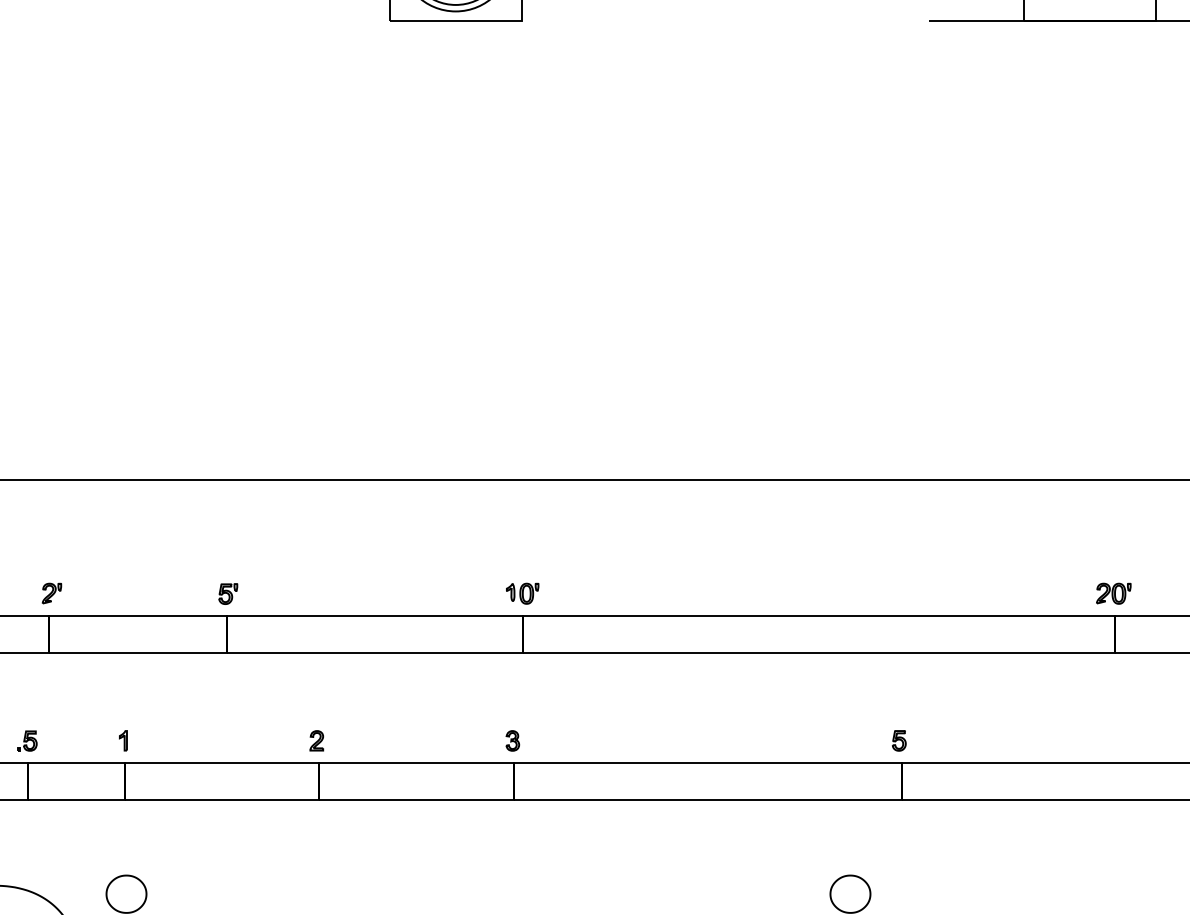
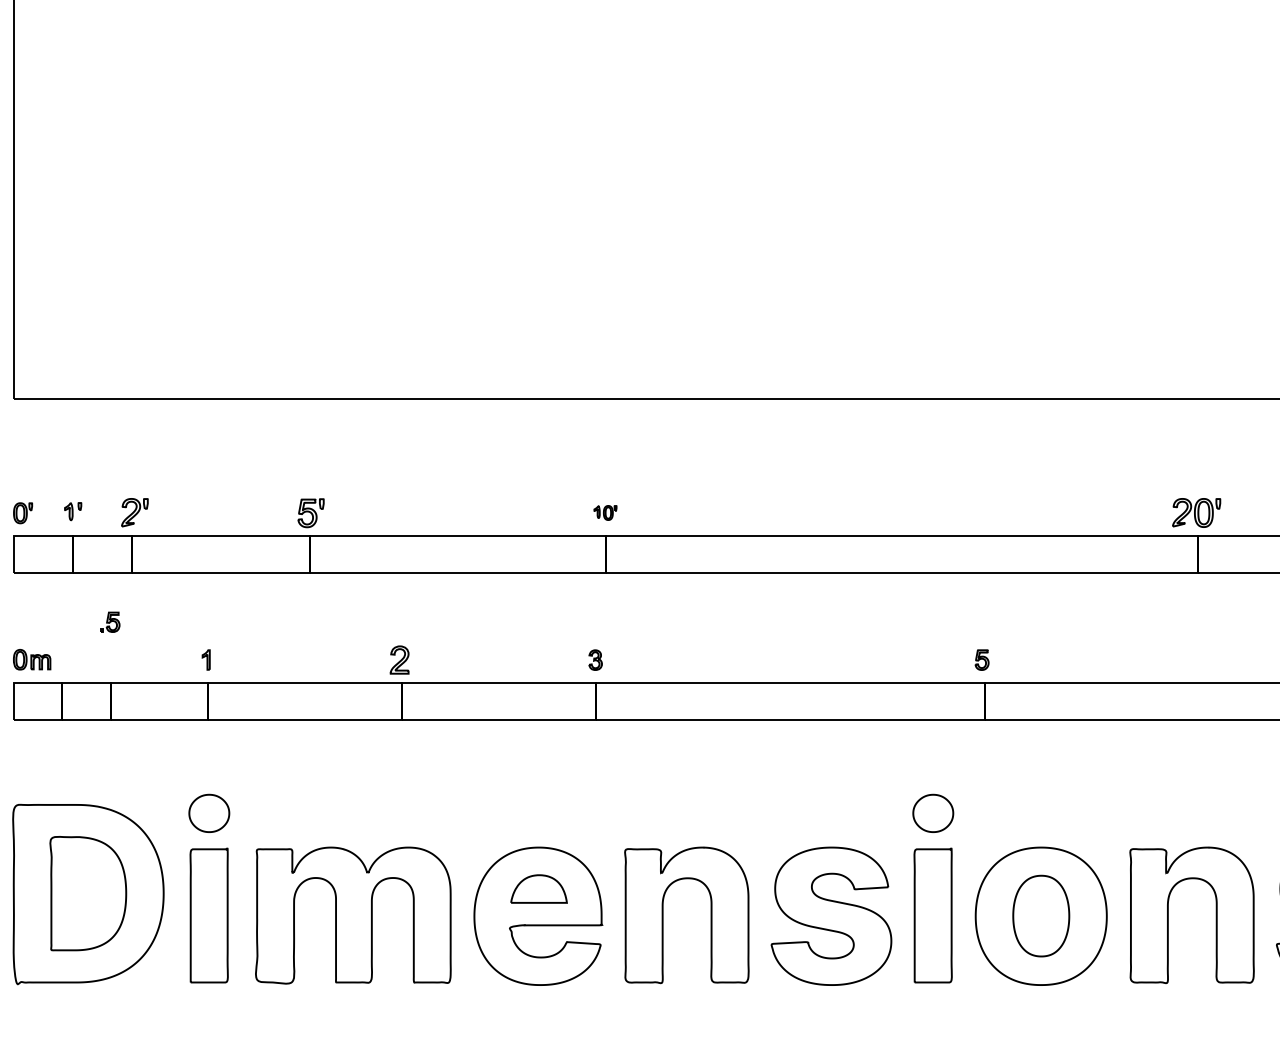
part: (51, 593) -> (134, 512), size x1.4
part: (522, 593) -> (605, 512), size x0.7
part: (1113, 593) -> (1196, 512), size x1.4
part: (227, 594) -> (310, 513), size x1.4
part: (27, 740) -> (110, 621), moved
part: (316, 740) -> (399, 659), size x1.4

